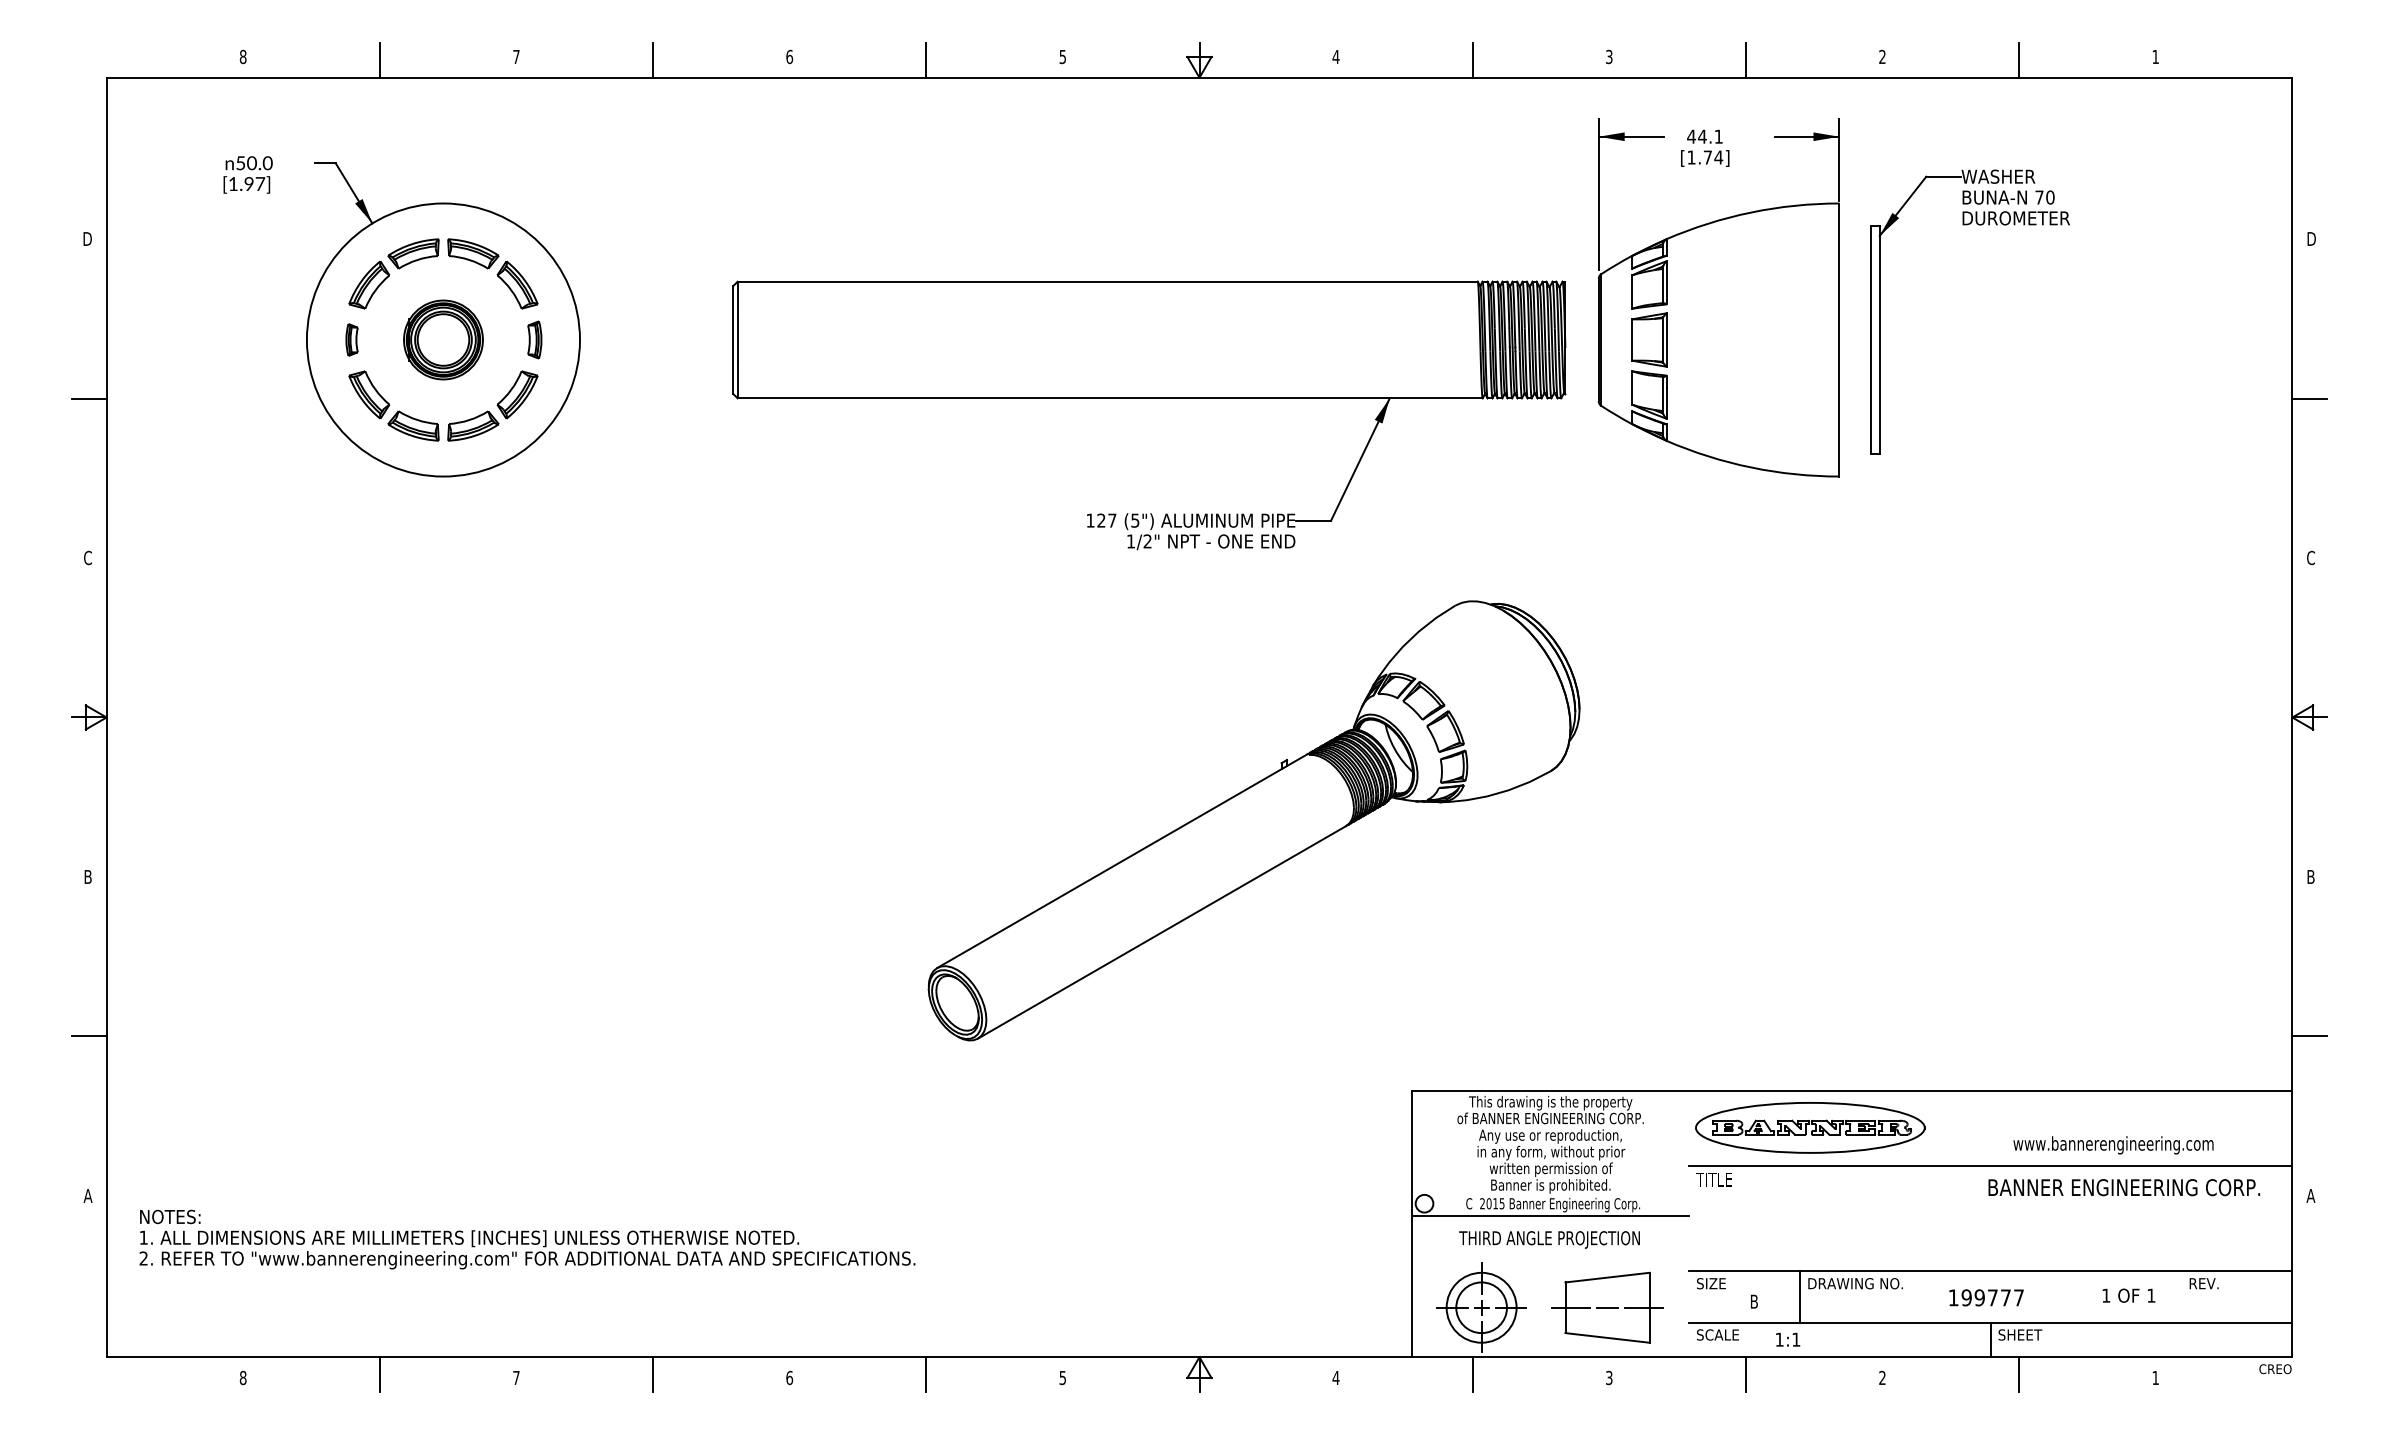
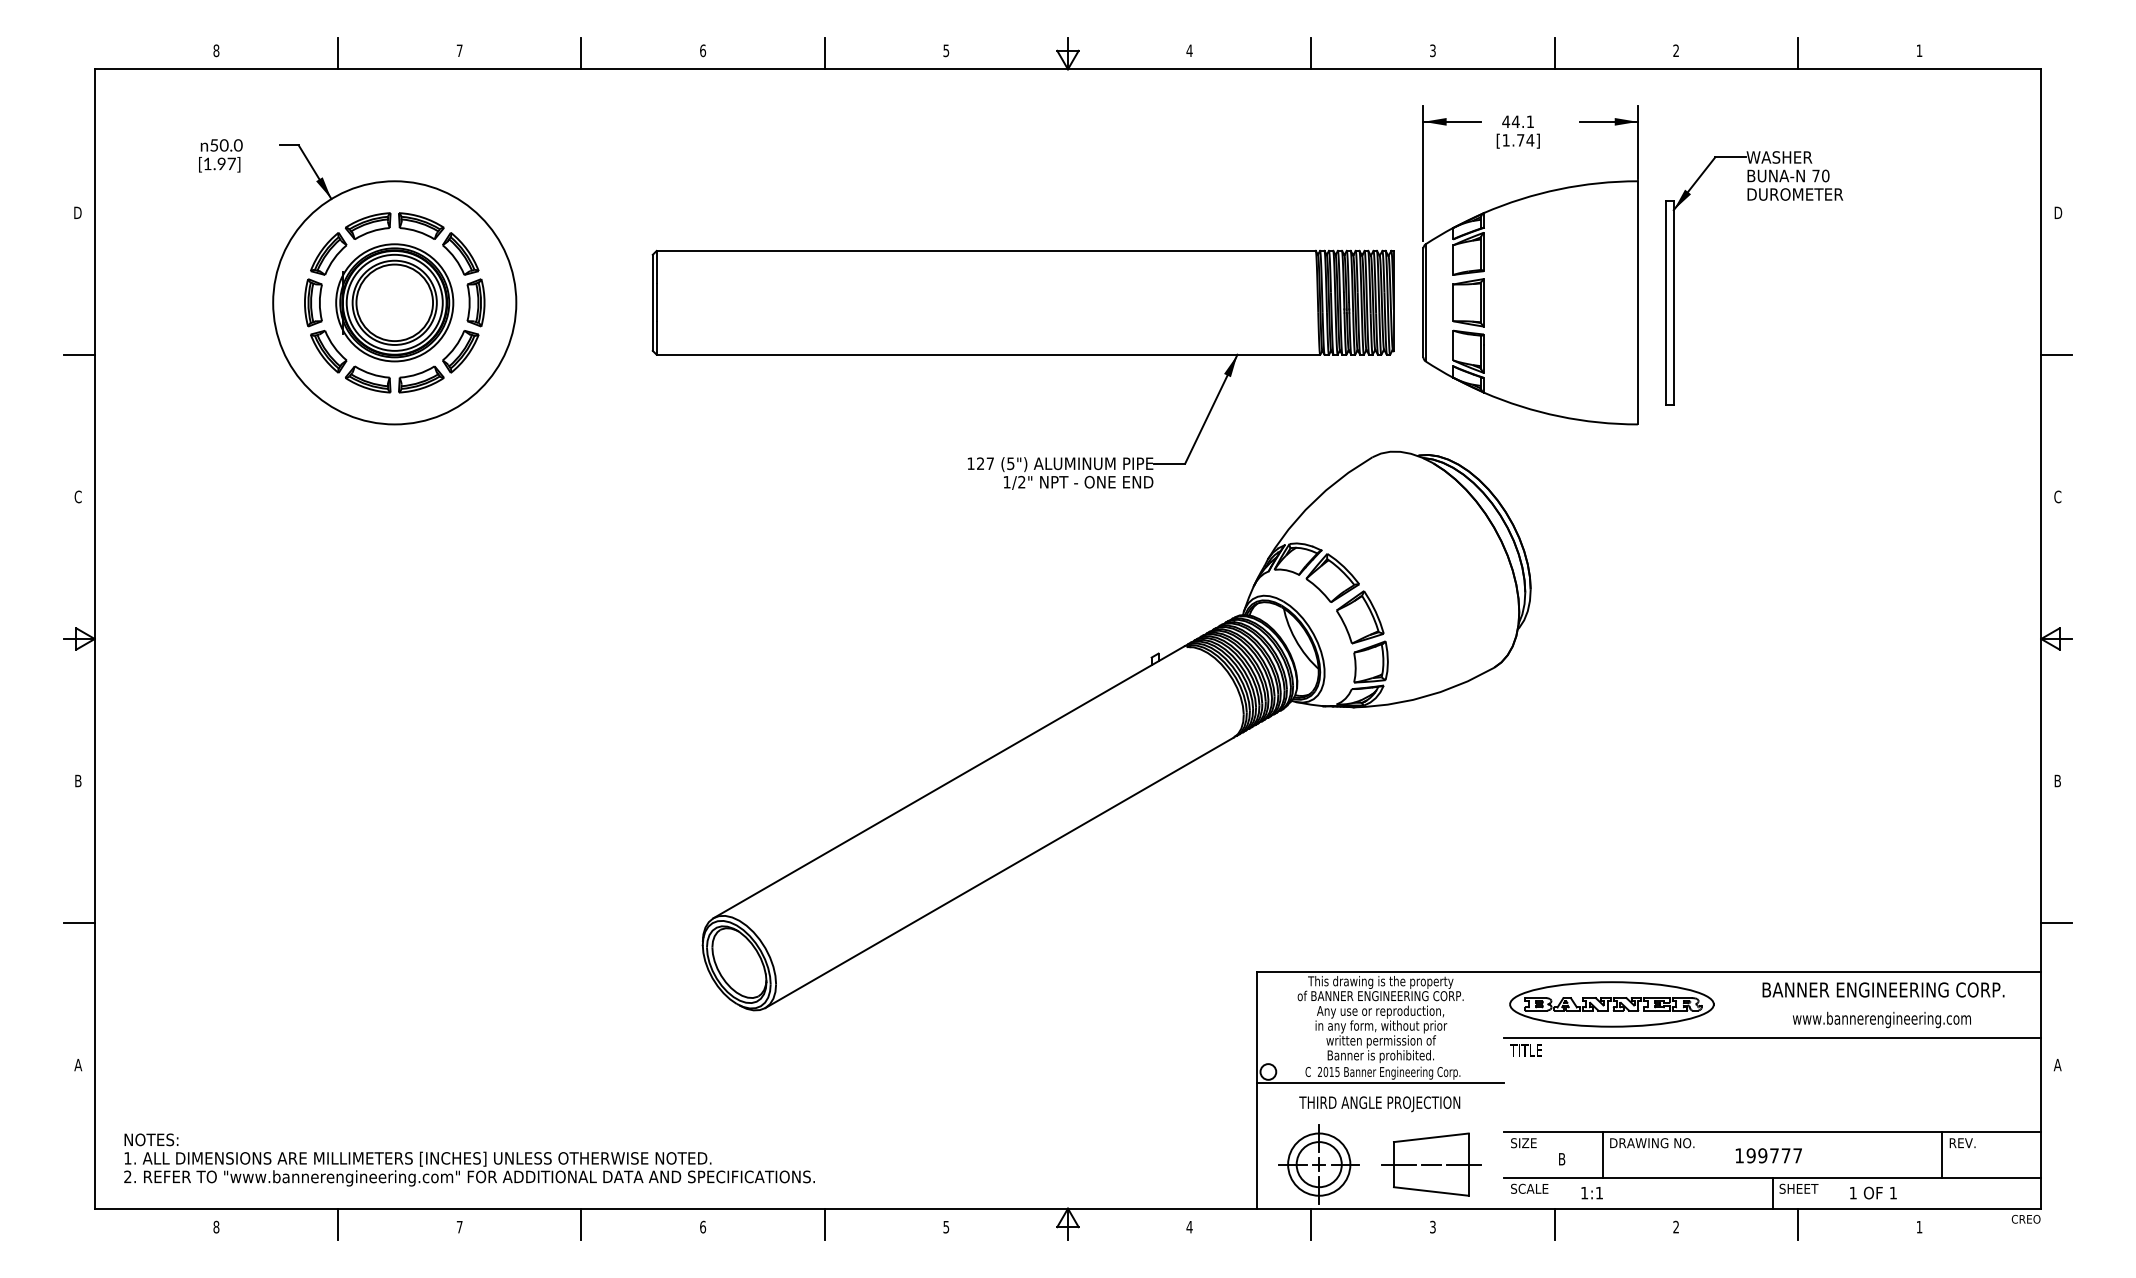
part: (351, 339) -> (312, 302), size x1.67
part: (443, 339) -> (394, 302), size x1.67
part: (534, 339) -> (475, 302), size x1.43
part: (1253, 820) -> (1116, 730), size x1.43
text: (2124, 1187) -> (1883, 989), moved
text: (527, 1239) -> (469, 1159), moved
text: (2128, 1295) -> (1873, 1192), moved
line: (2181, 1296) -> (1942, 1154), added

